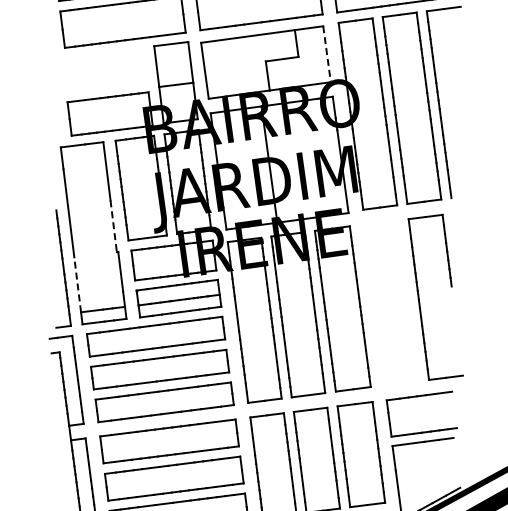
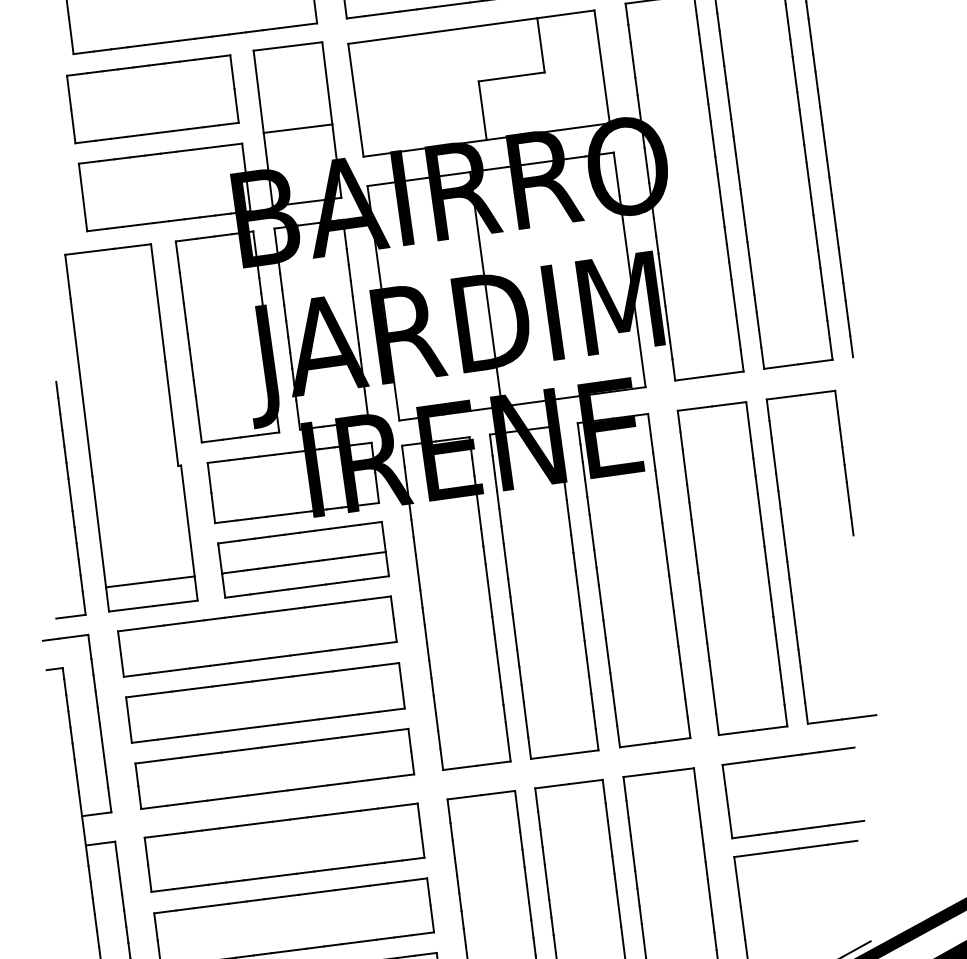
line: (327, 54) -> (603, 67), dashed -> solid
part: (103, 70) -> (151, 99), added
line: (113, 226) -> (171, 414), dashed -> solid
line: (77, 284) -> (98, 531), dashed -> solid
part: (391, 302) -> (732, 567), added

